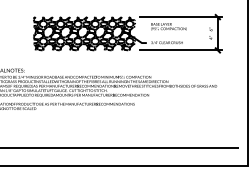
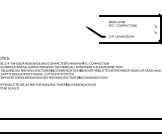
hatch: (84, 33) -> (56, 29), removed

